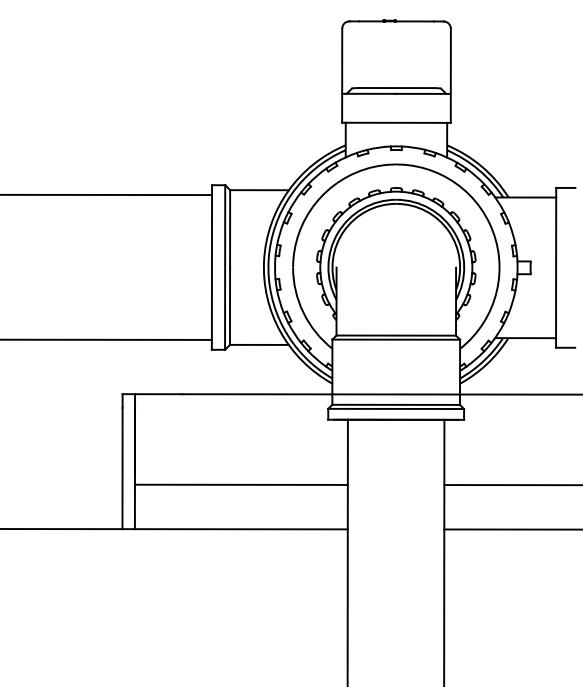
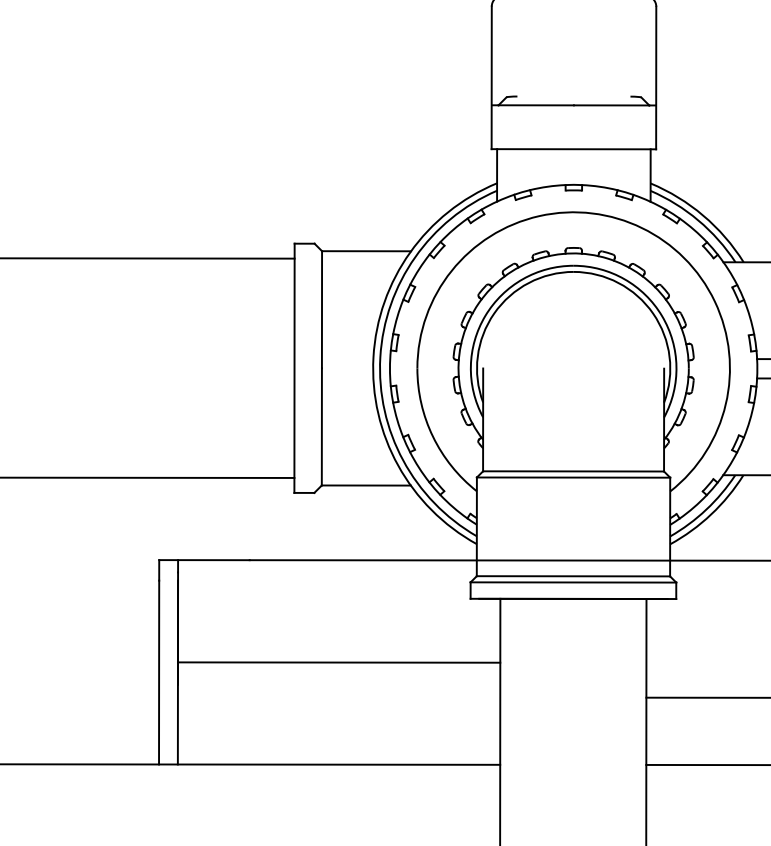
line: (396, 88) -> (573, 97), removed
line: (225, 267) -> (315, 368), removed
line: (240, 484) -> (337, 662), moved

